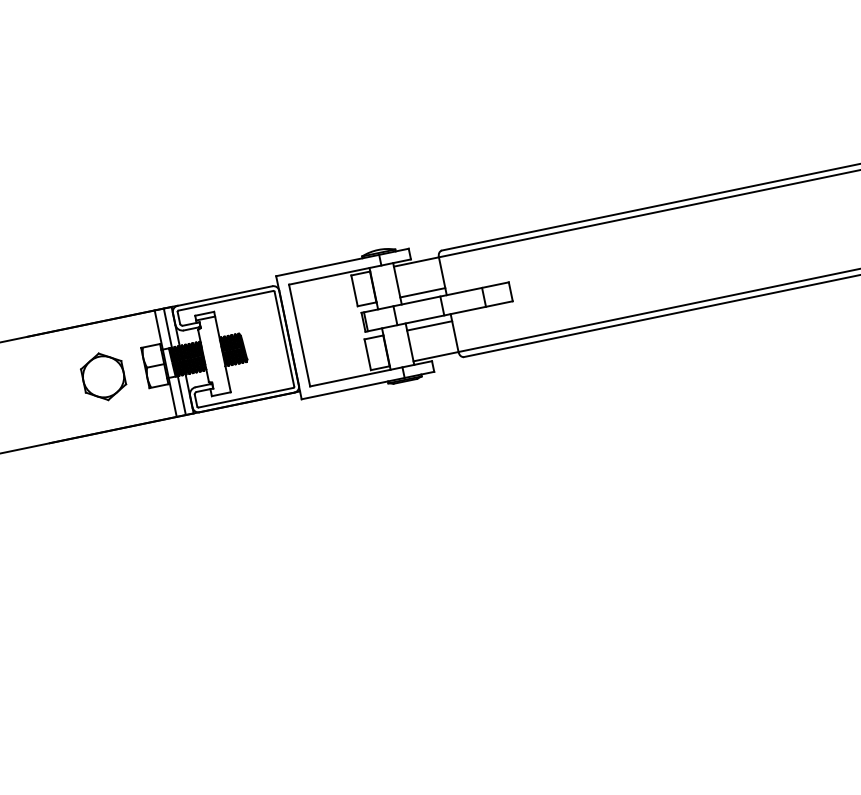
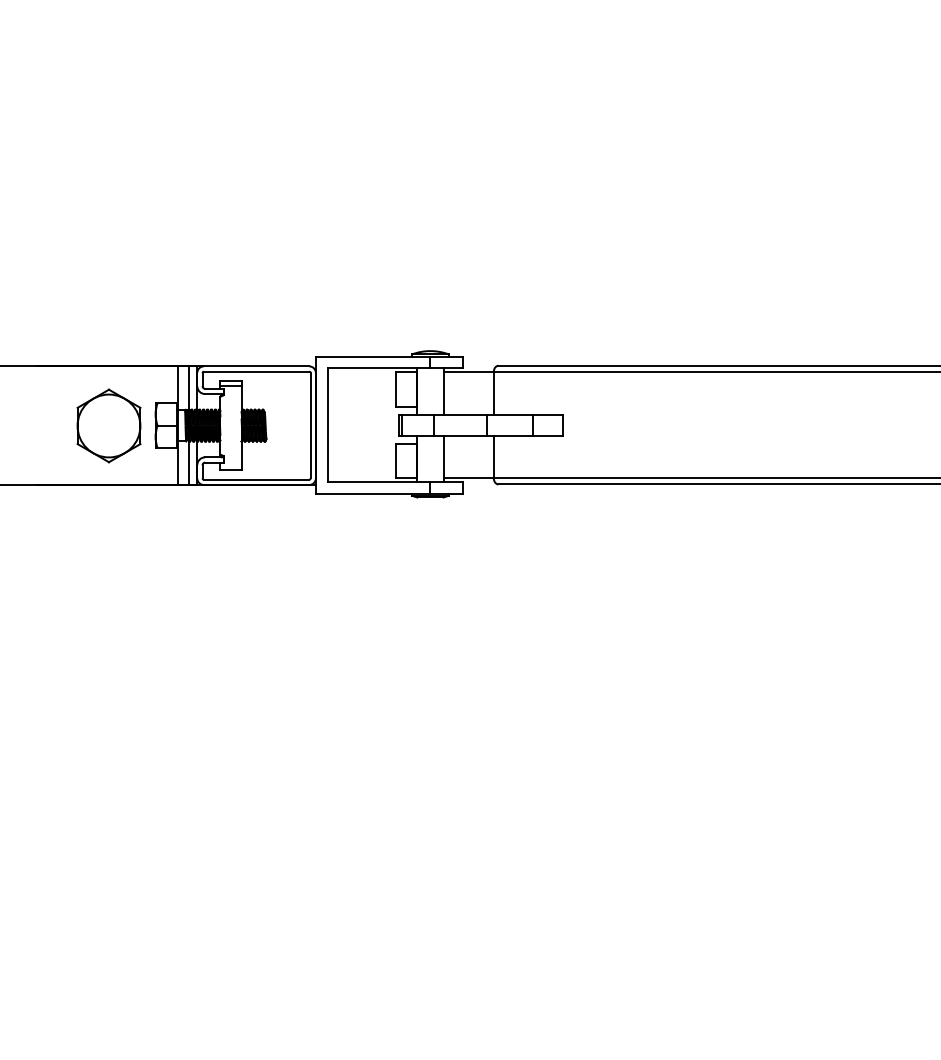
line: (422, 292) -> (468, 406), removed
line: (429, 325) -> (468, 443), removed
part: (103, 376) -> (108, 425), size x1.4

